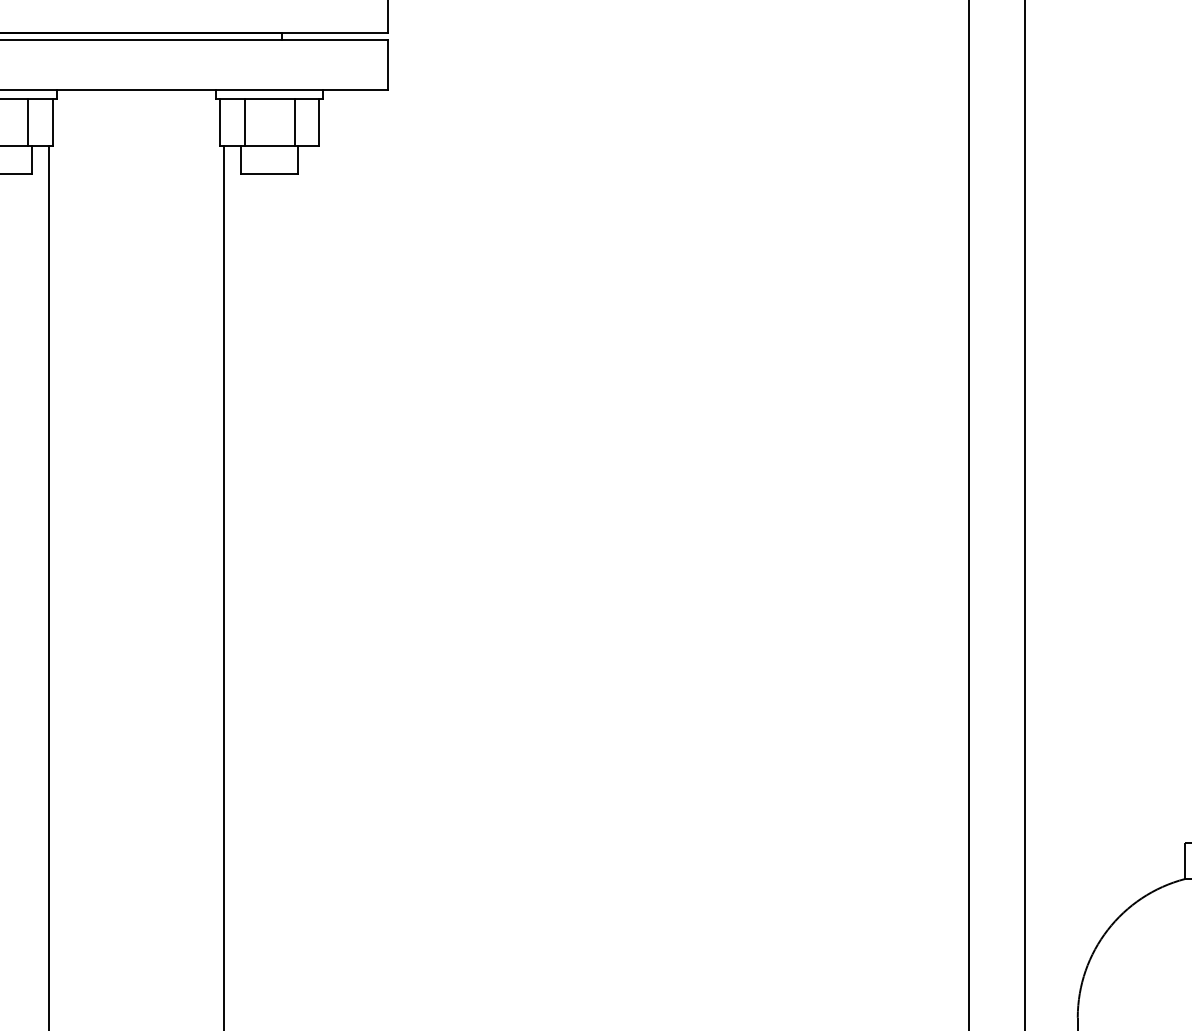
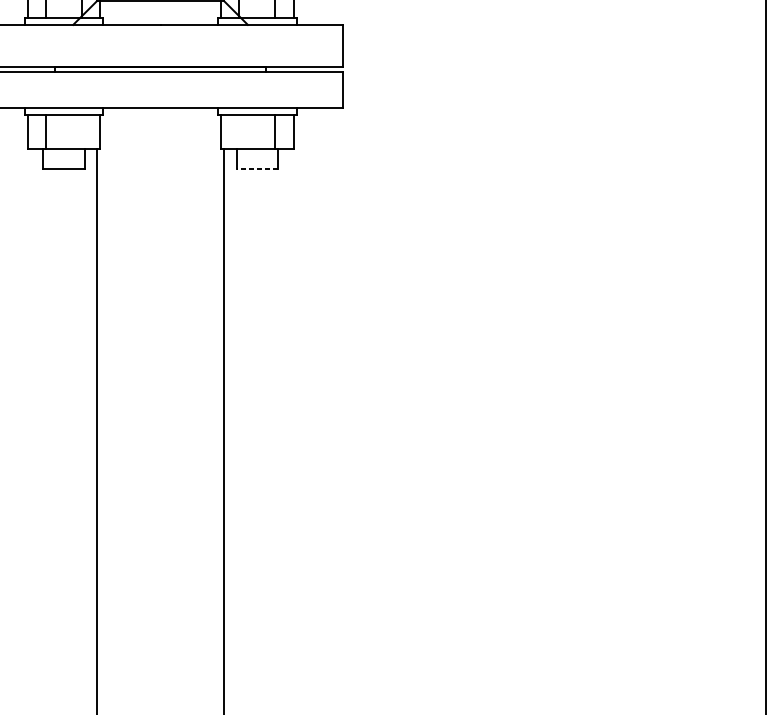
line: (28, 122) -> (81, 131), removed
line: (244, 122) -> (239, 131), removed
line: (269, 174) -> (257, 169), solid -> dashed

